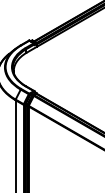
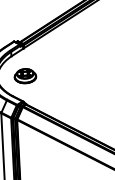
part: (37, 69) -> (25, 75), added

